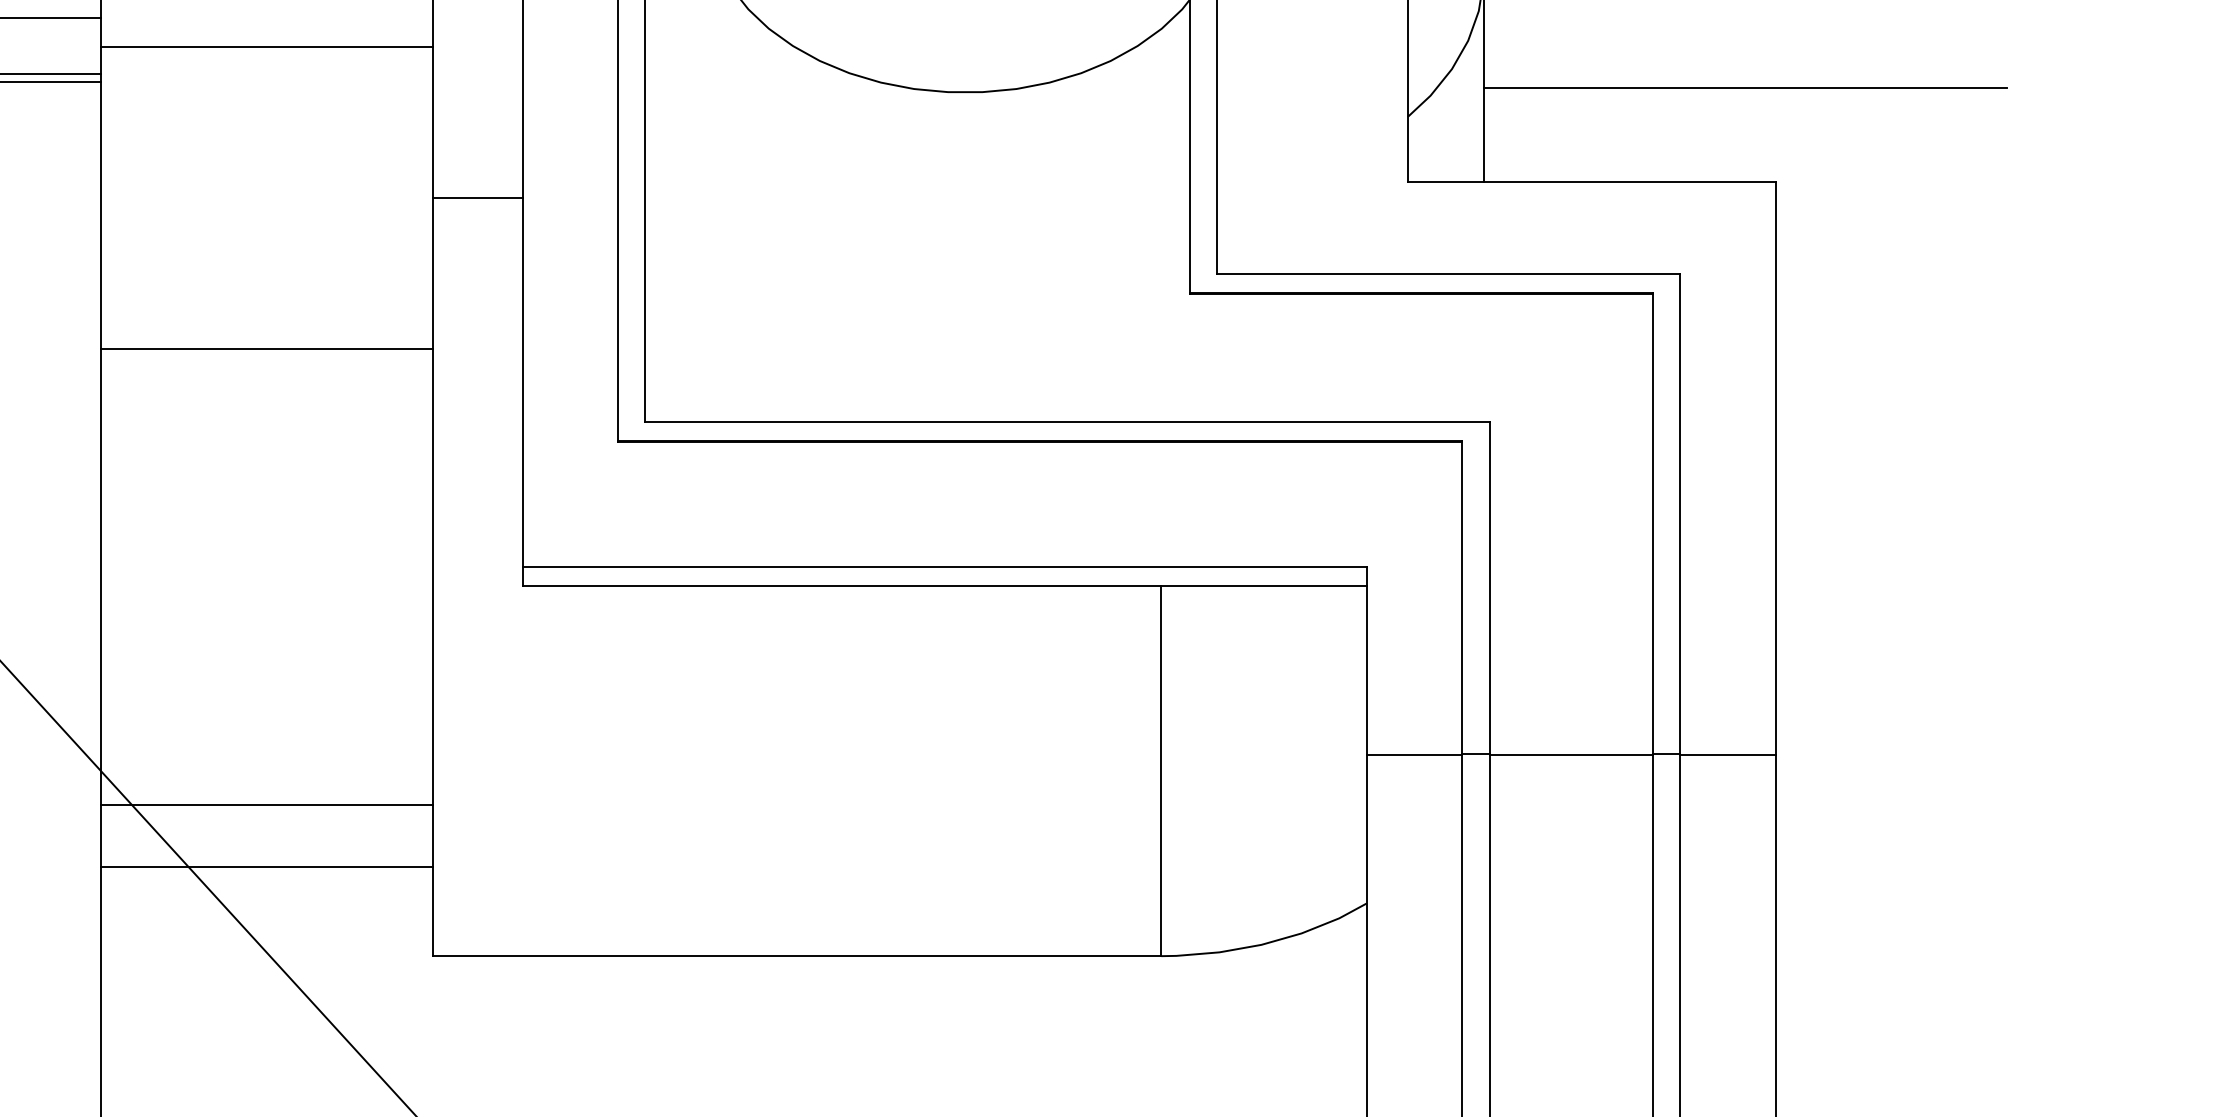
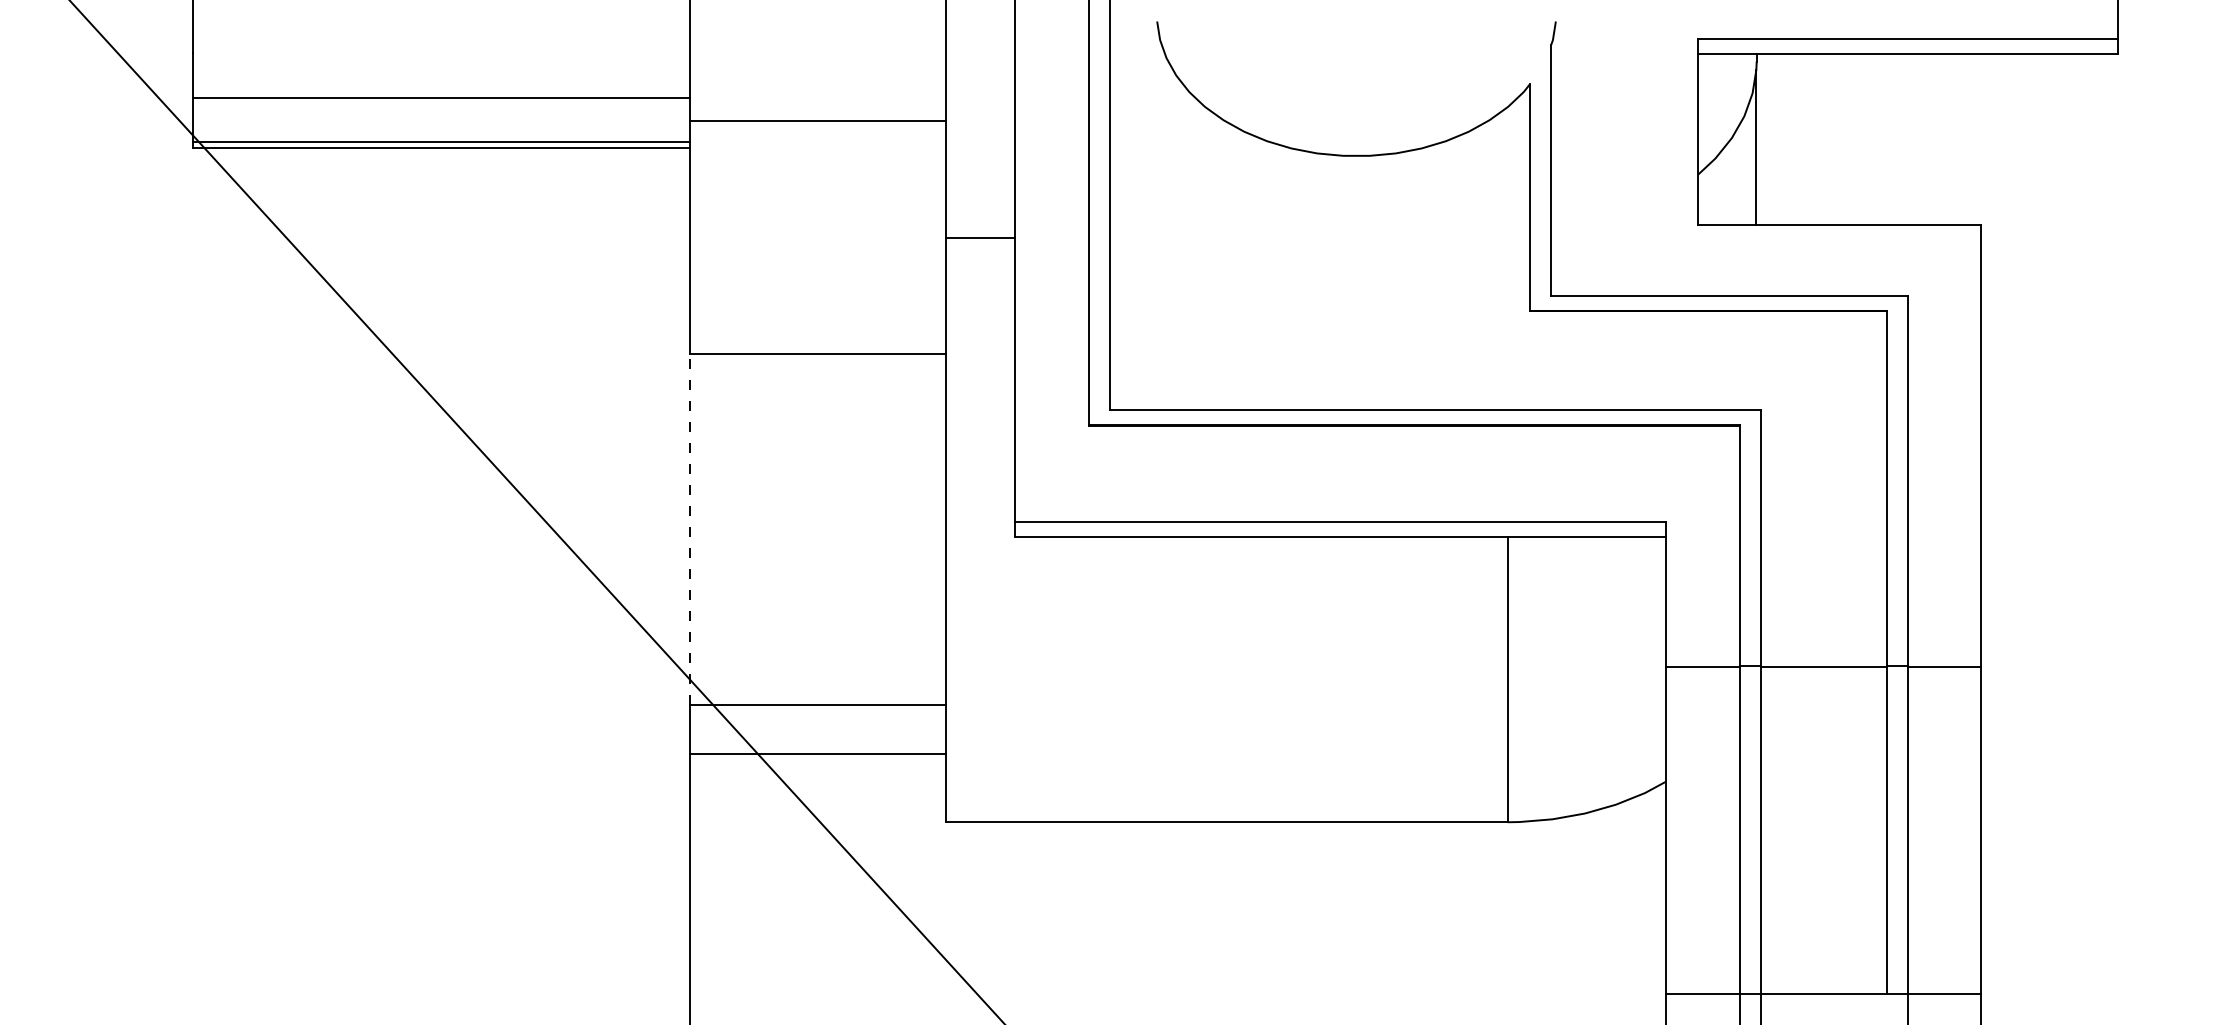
line: (1745, 87) -> (1958, 152), removed
line: (100, 576) -> (689, 529), solid -> dashed

